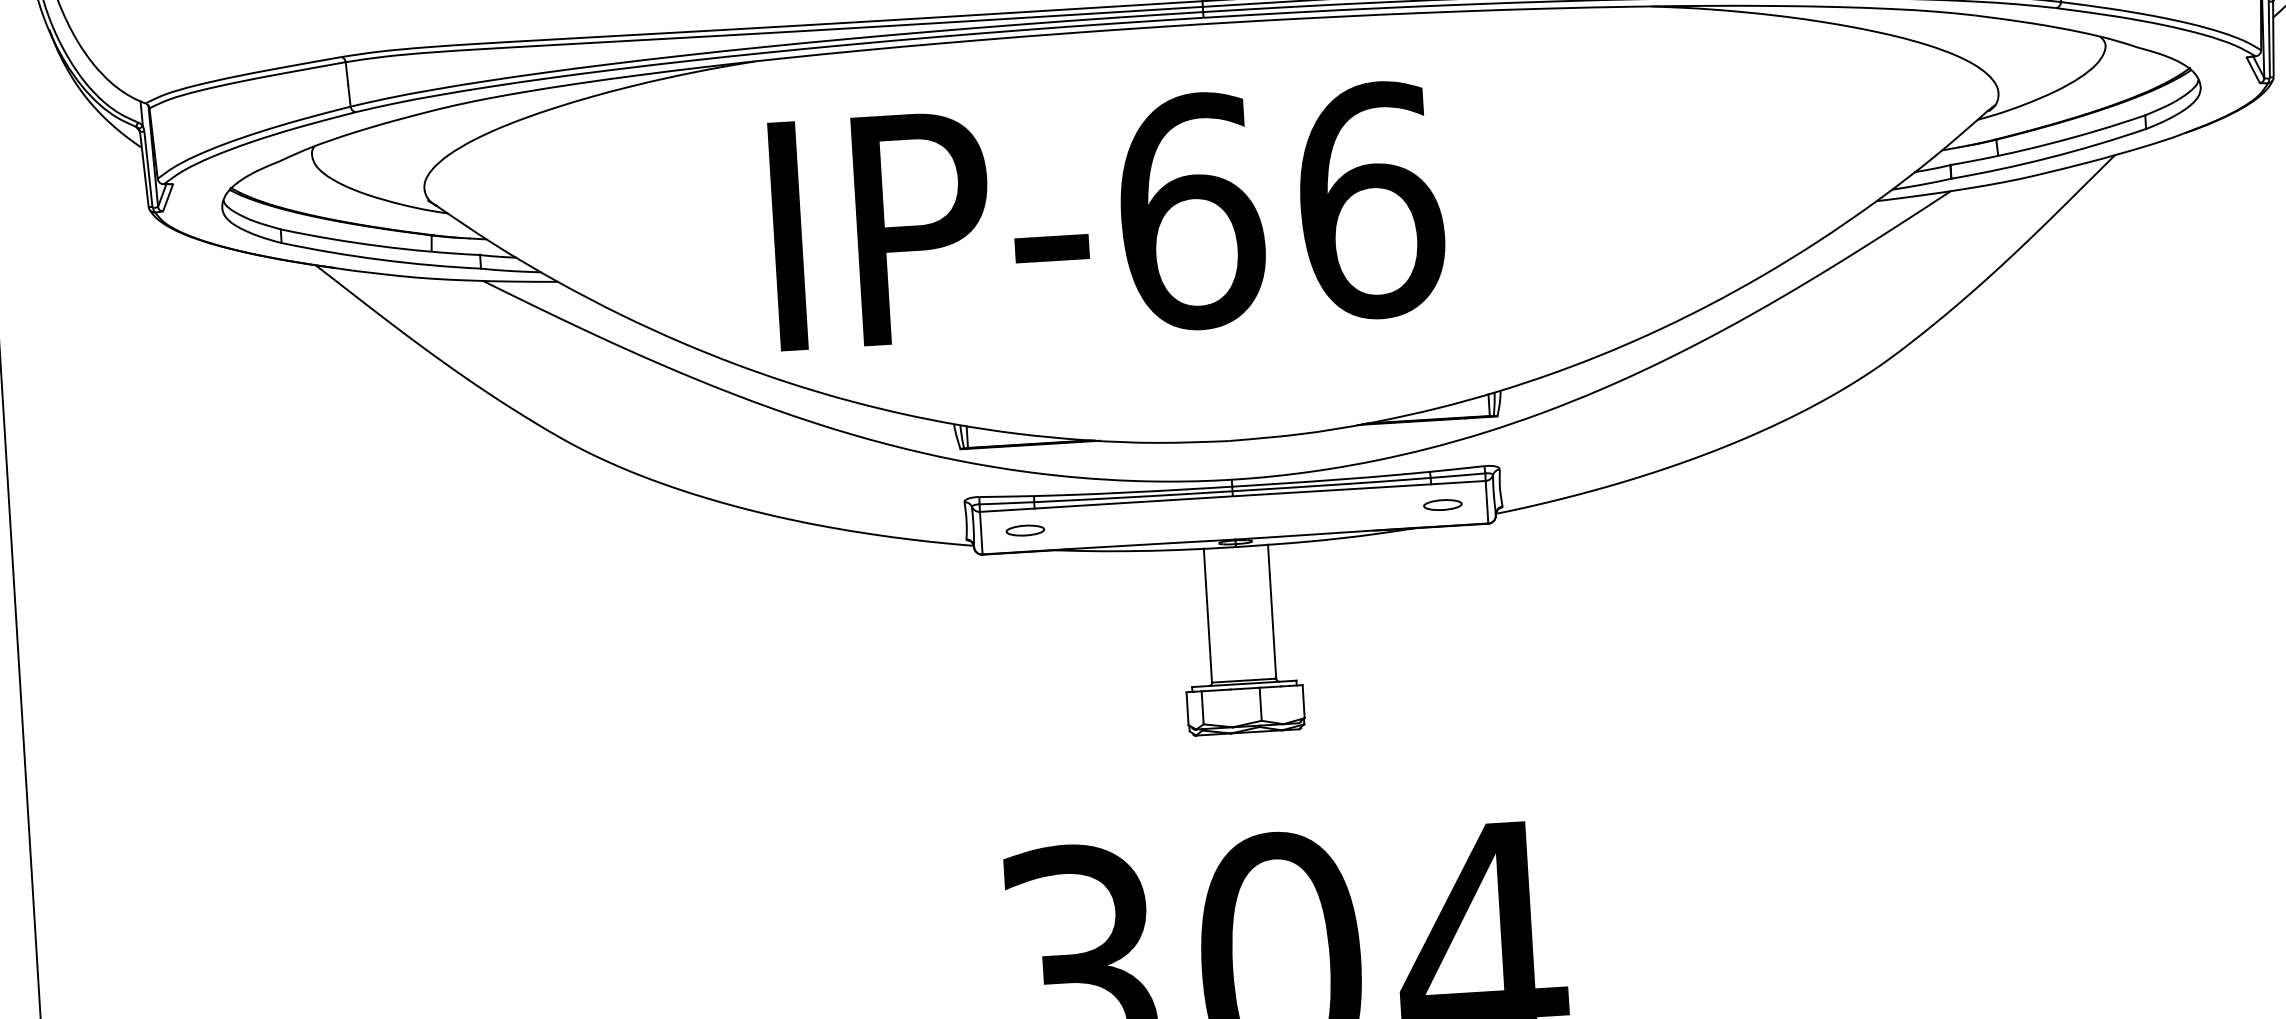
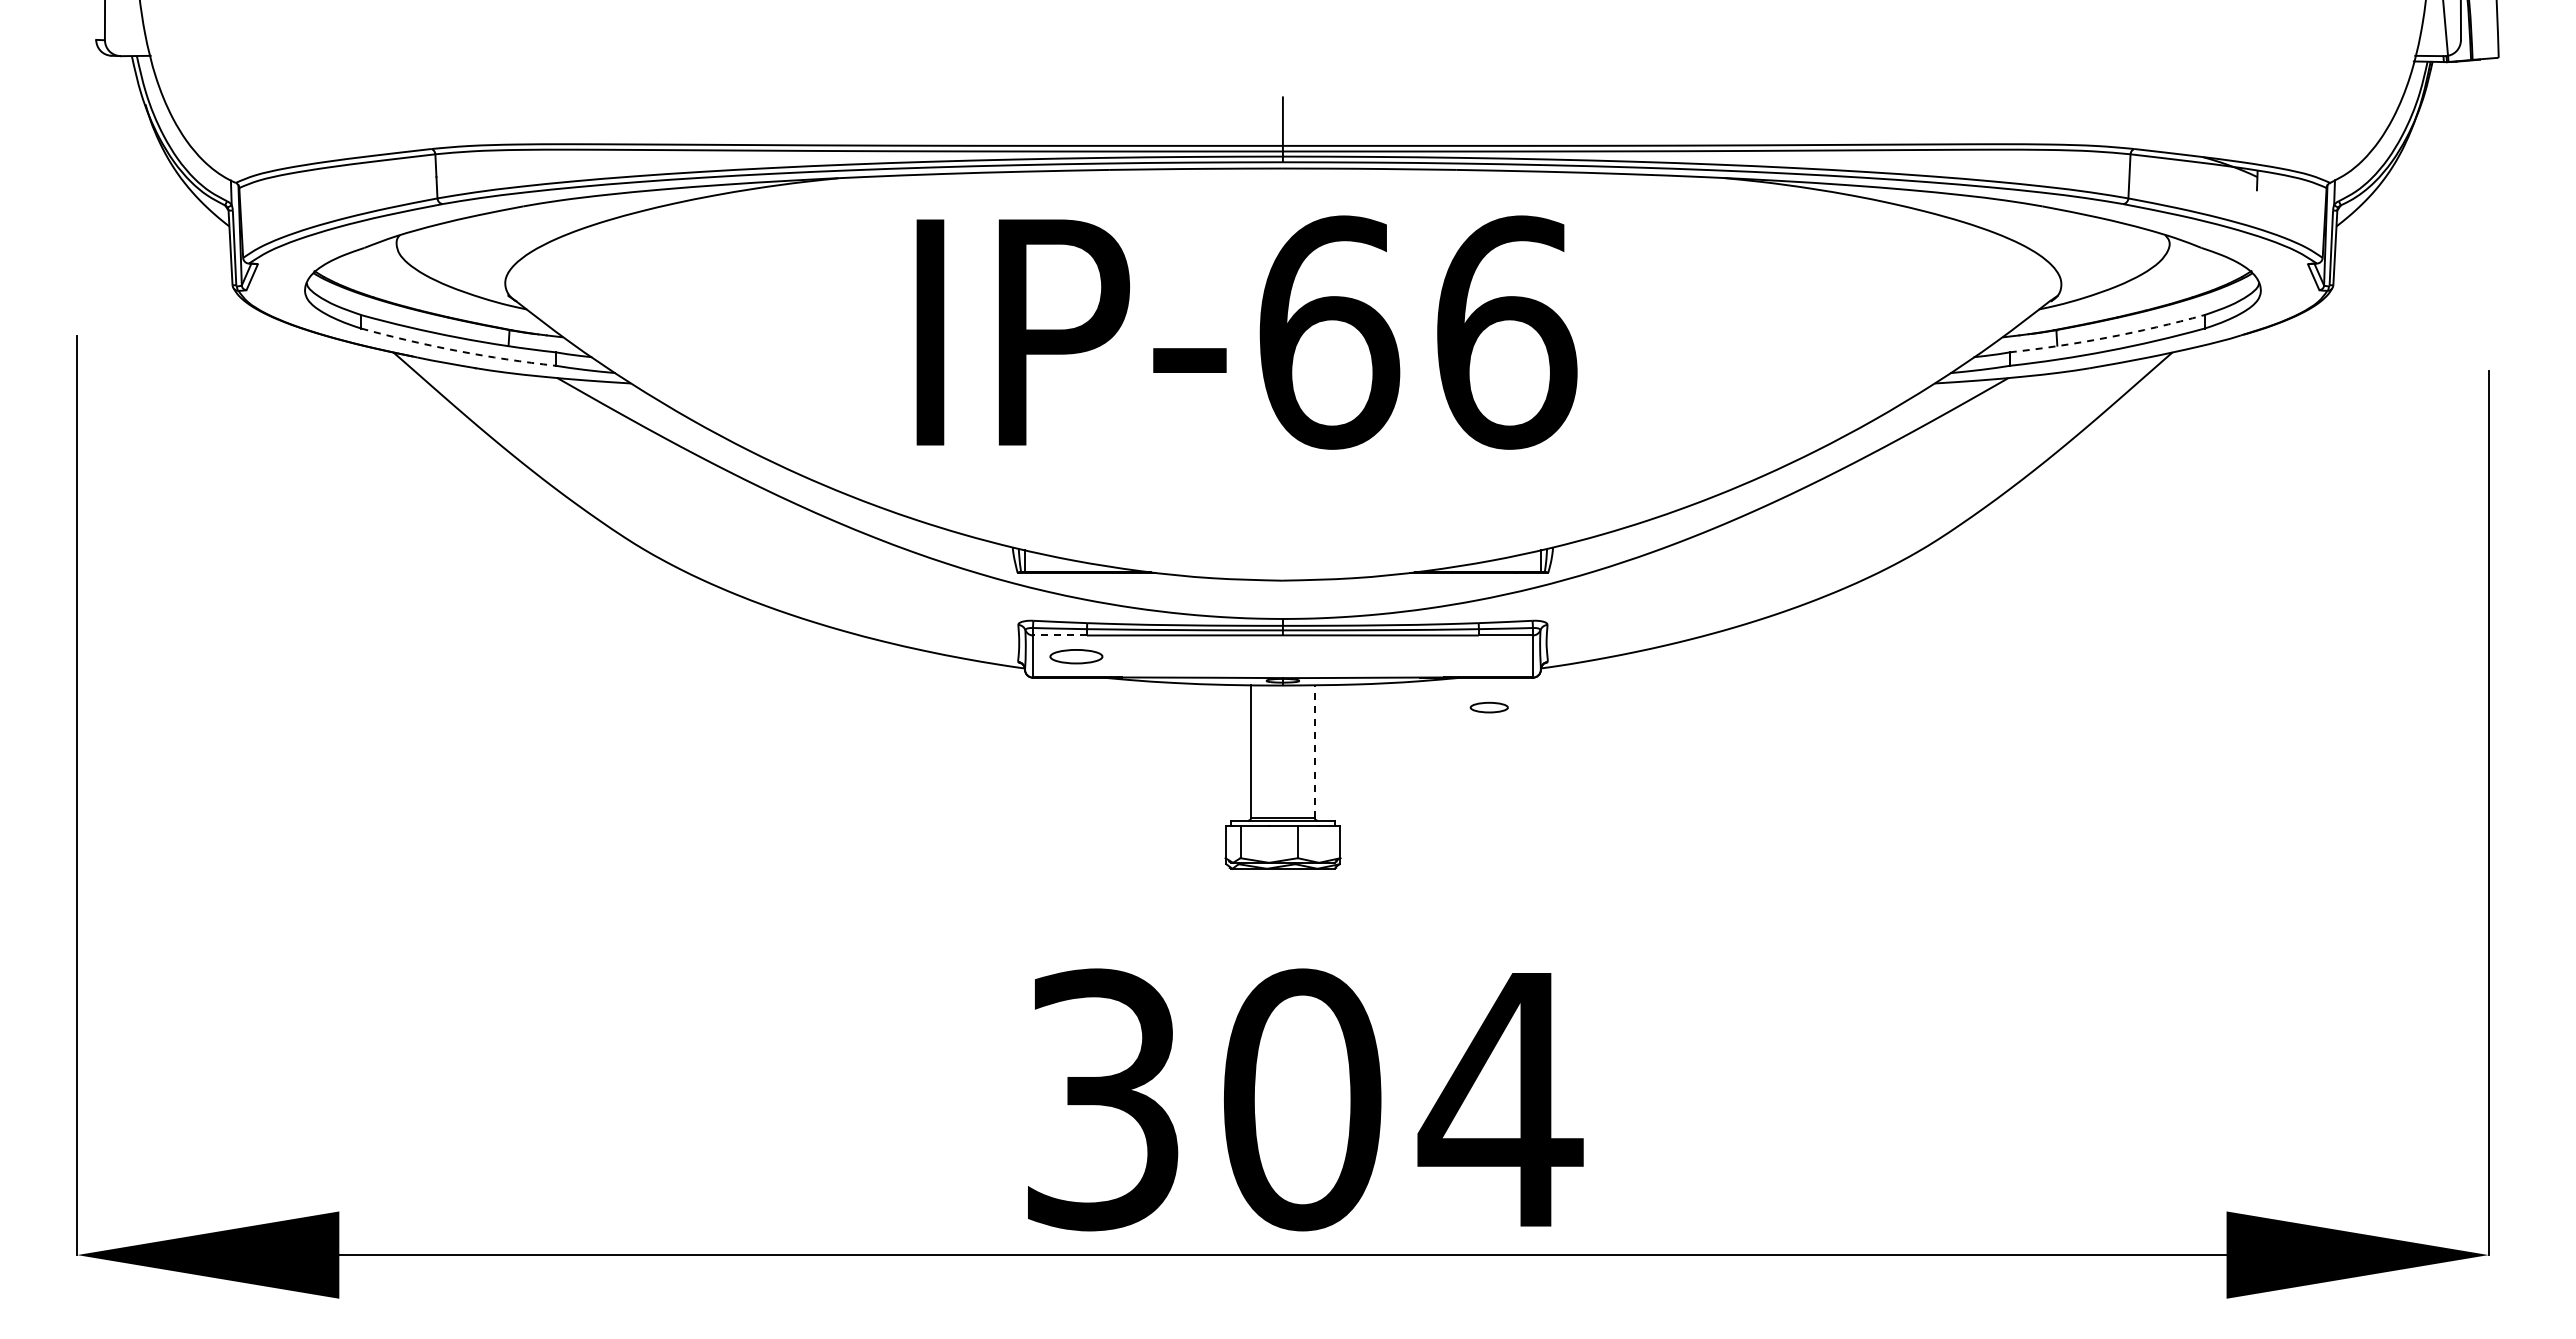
arc: (2048, 144) -> (2107, 337), solid -> dashed
text: (1107, 216) -> (1246, 332), moved
arc: (381, 260) -> (458, 351), solid -> dashed
part: (1442, 504) -> (1488, 707), moved
line: (1006, 510) -> (1059, 635), solid -> dashed
part: (1025, 530) -> (1076, 656), size x1.4
line: (1271, 610) -> (1314, 750), solid -> dashed

